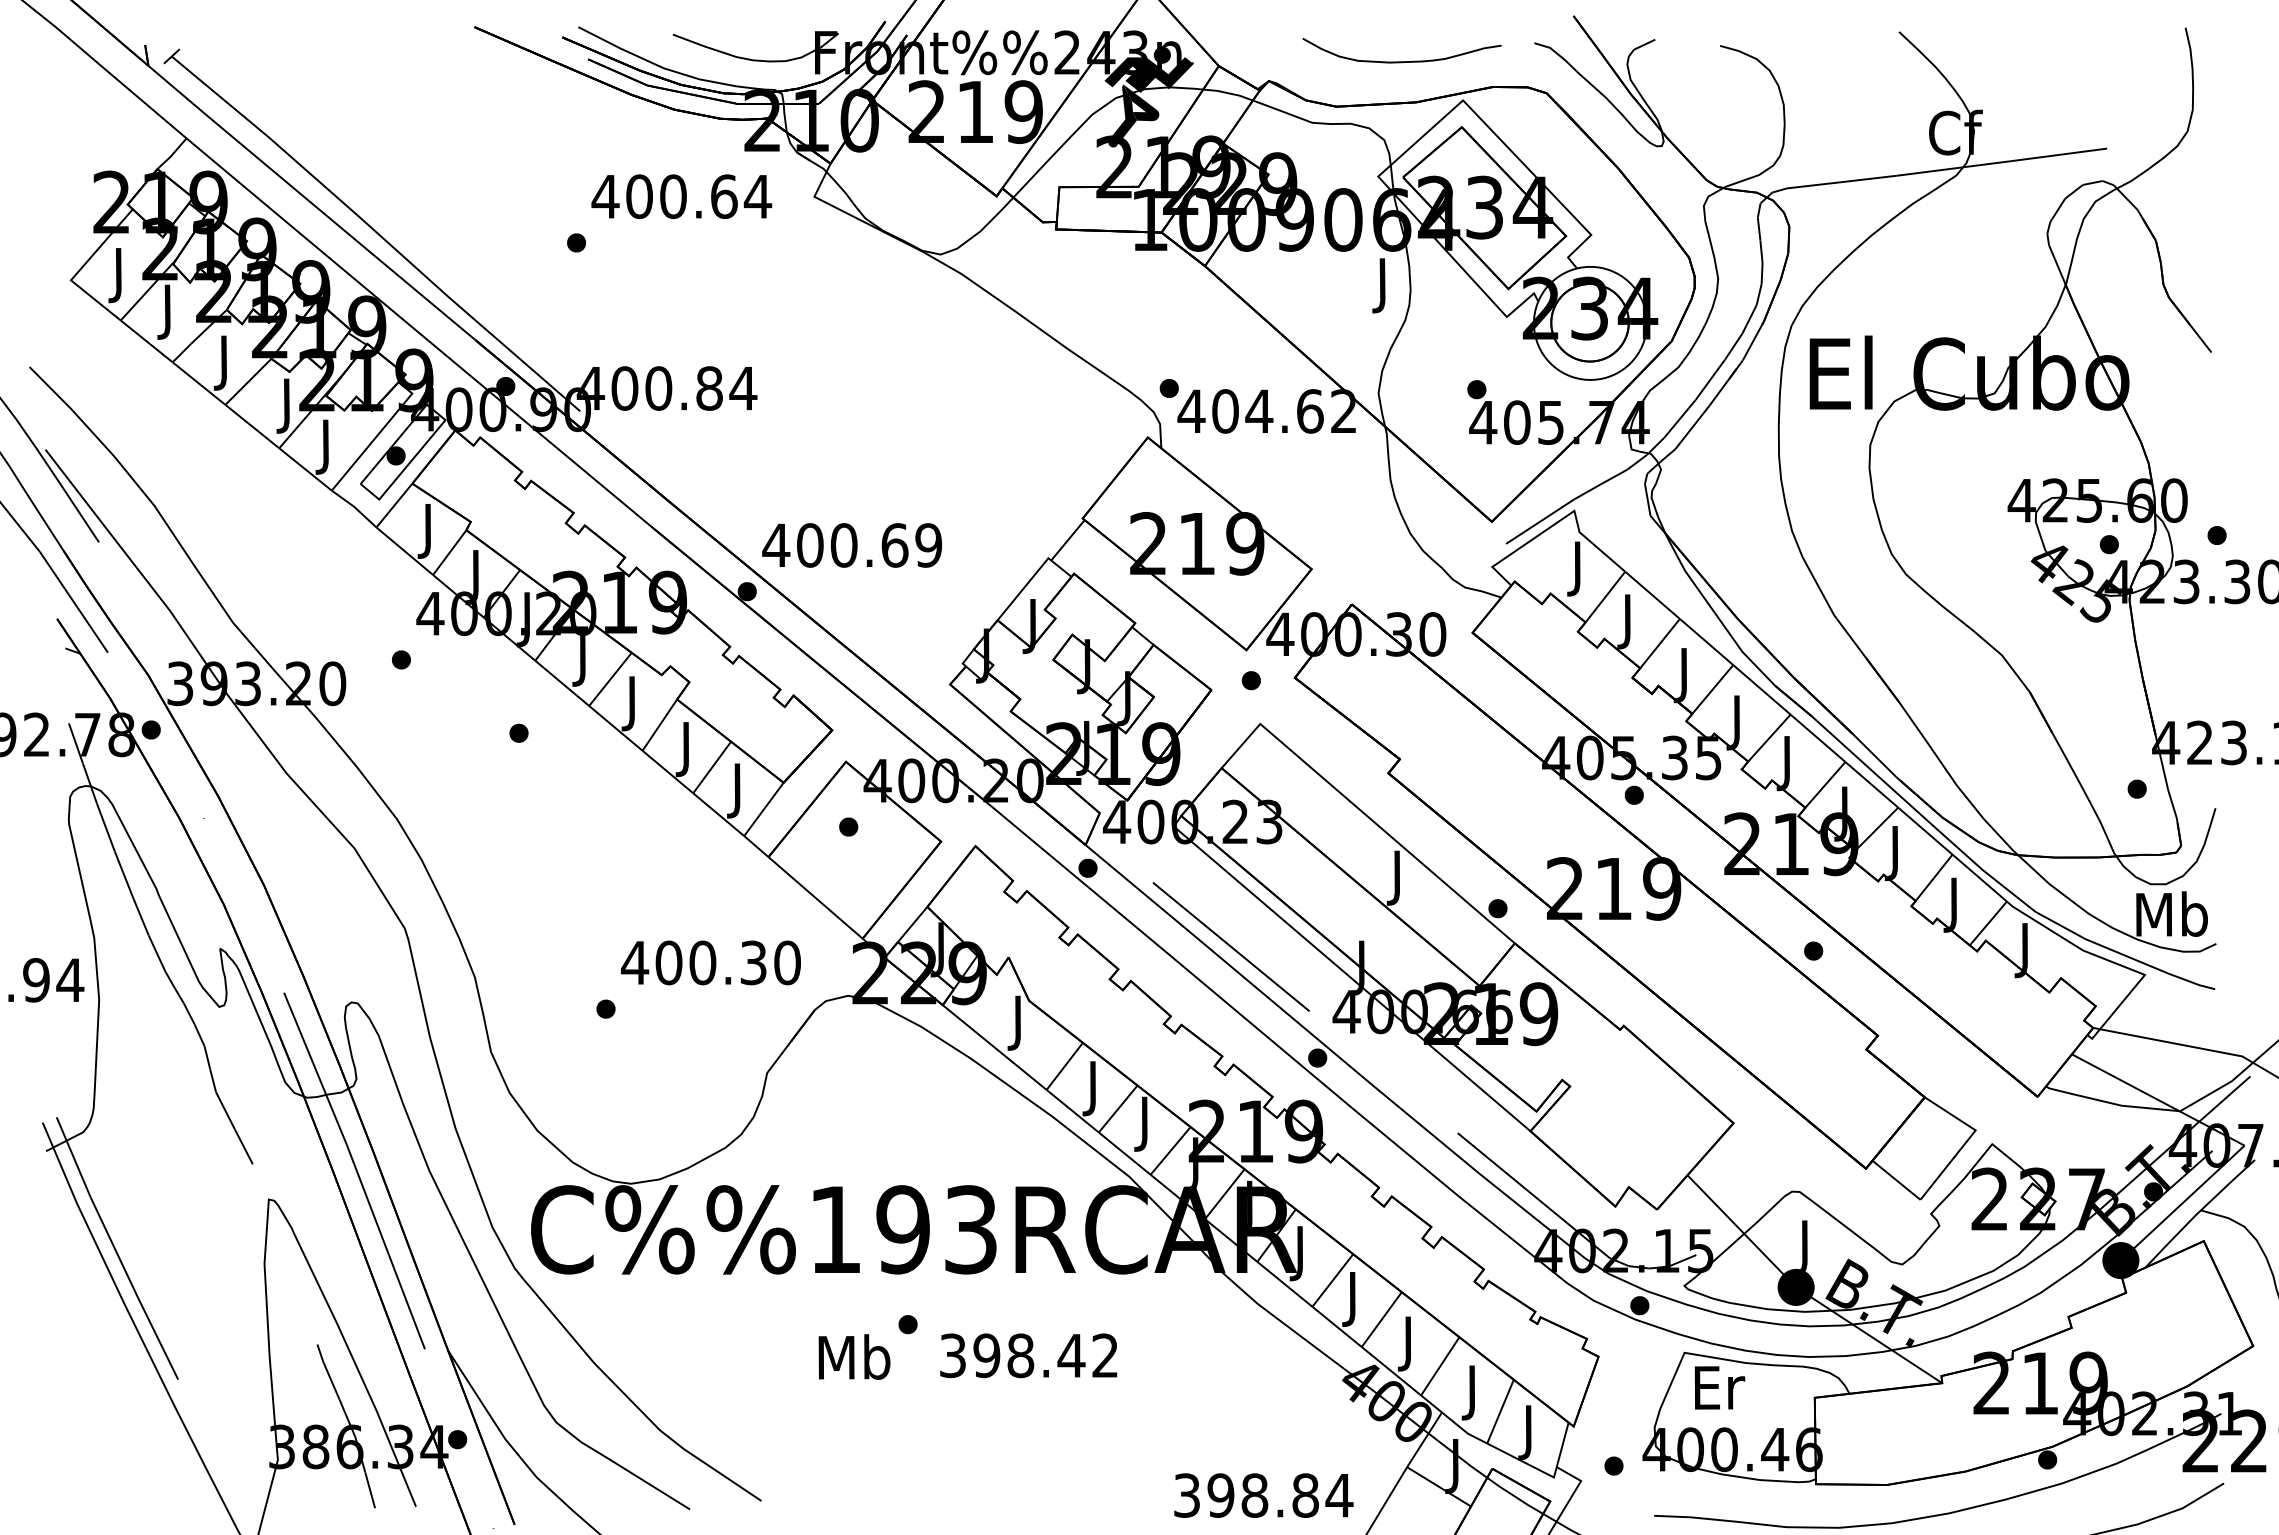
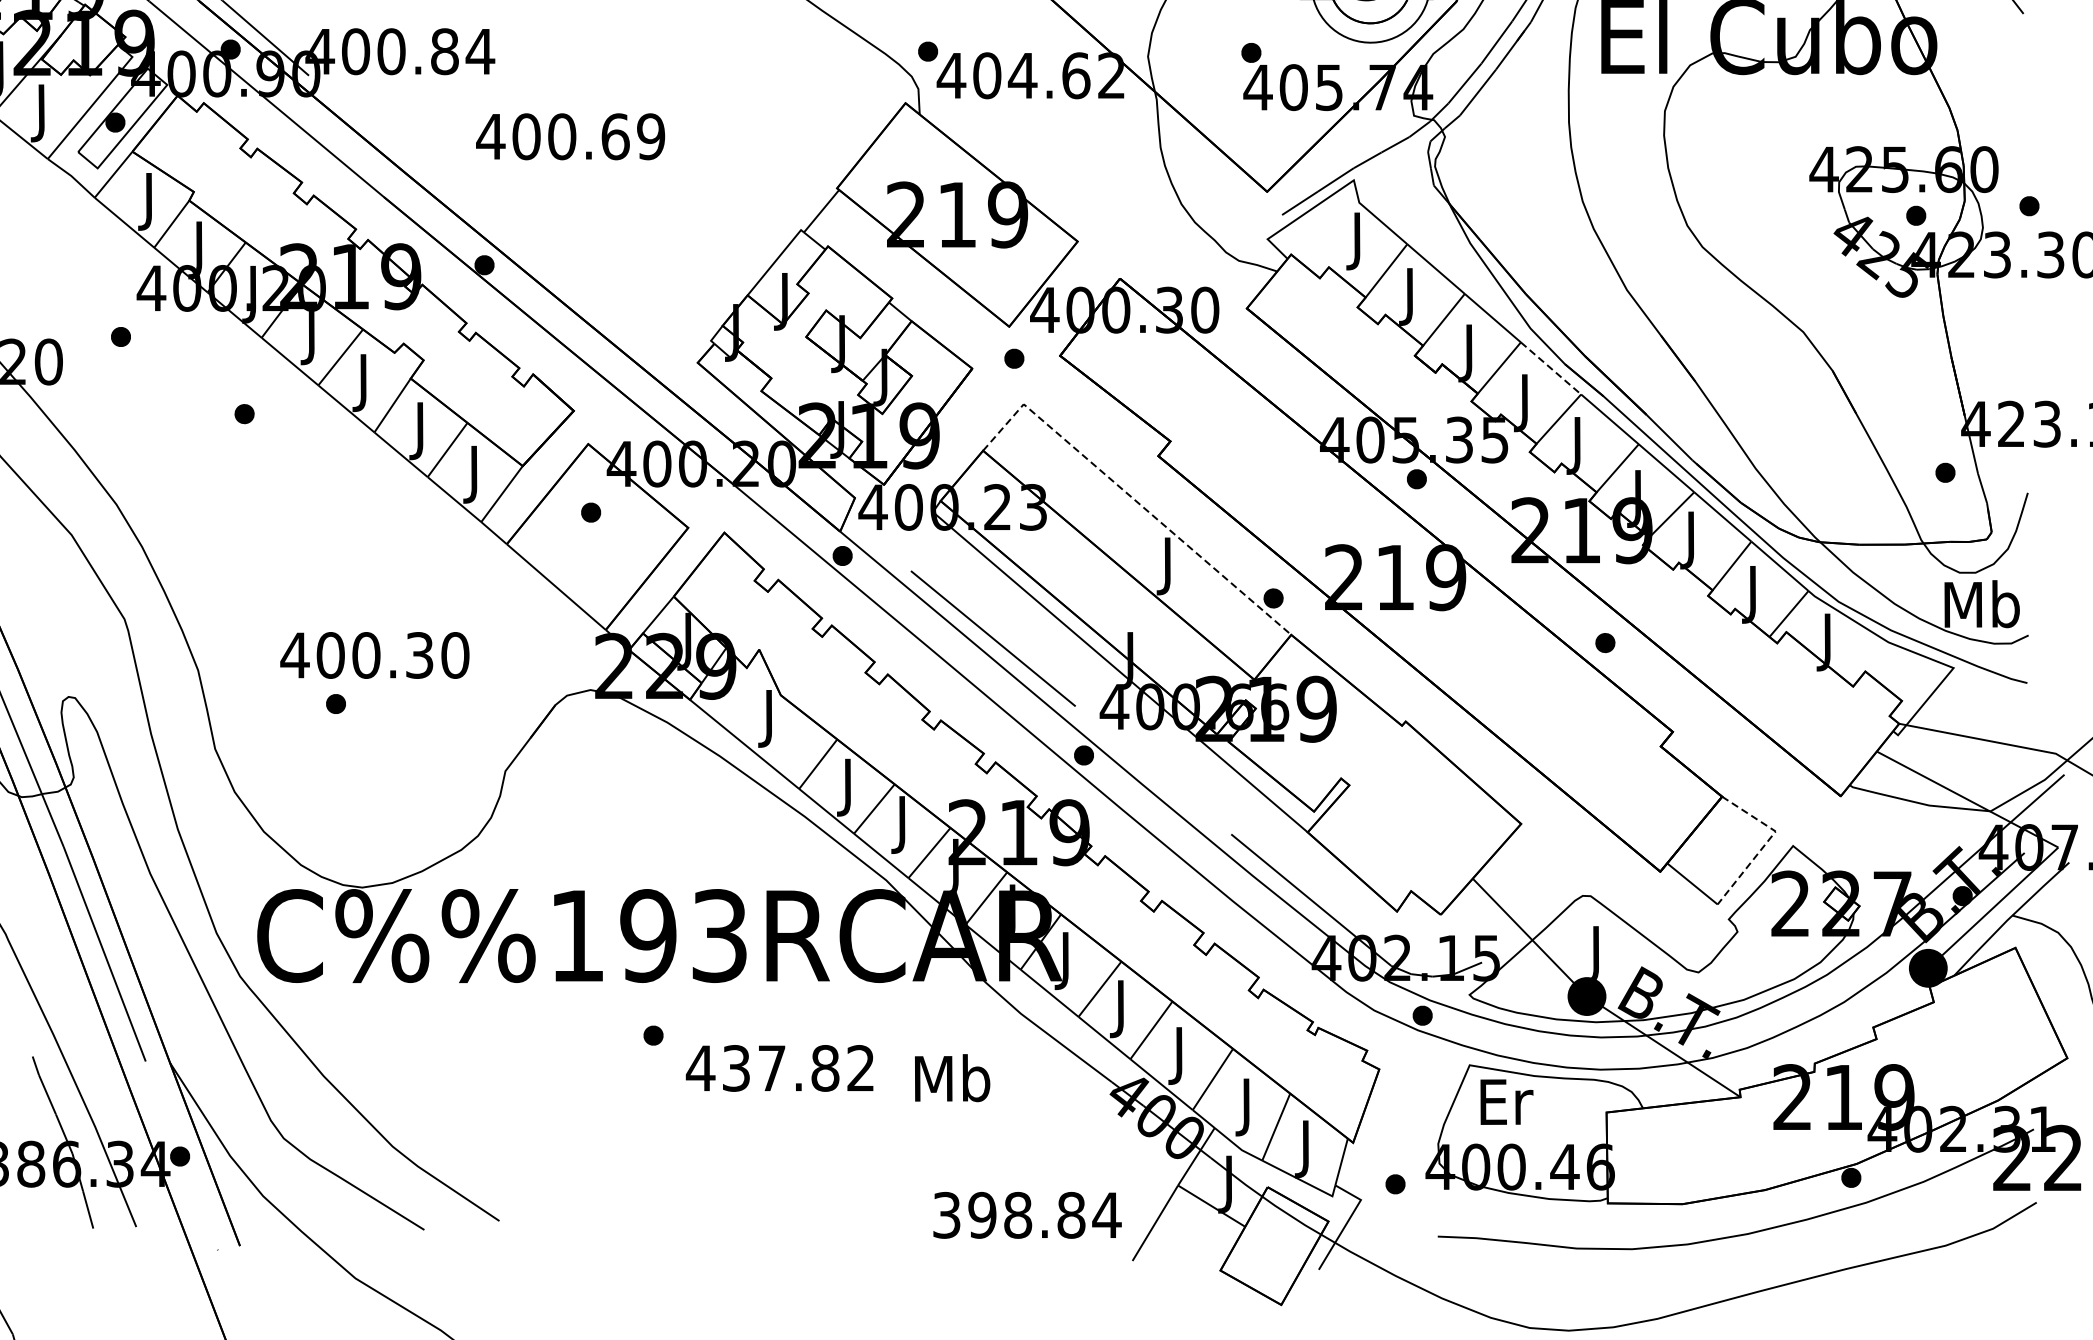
text: (851, 545) -> (569, 136), moved
line: (1761, 689) -> (1550, 368), solid -> dashed
line: (1365, 814) -> (1134, 499), solid -> dashed
text: (710, 962) -> (374, 655), moved
line: (1967, 1141) -> (1767, 843), solid -> dashed
text: (1011, 1355) -> (762, 1068), 398.42 -> 437.82
text: (854, 1356) -> (952, 1077), moved

